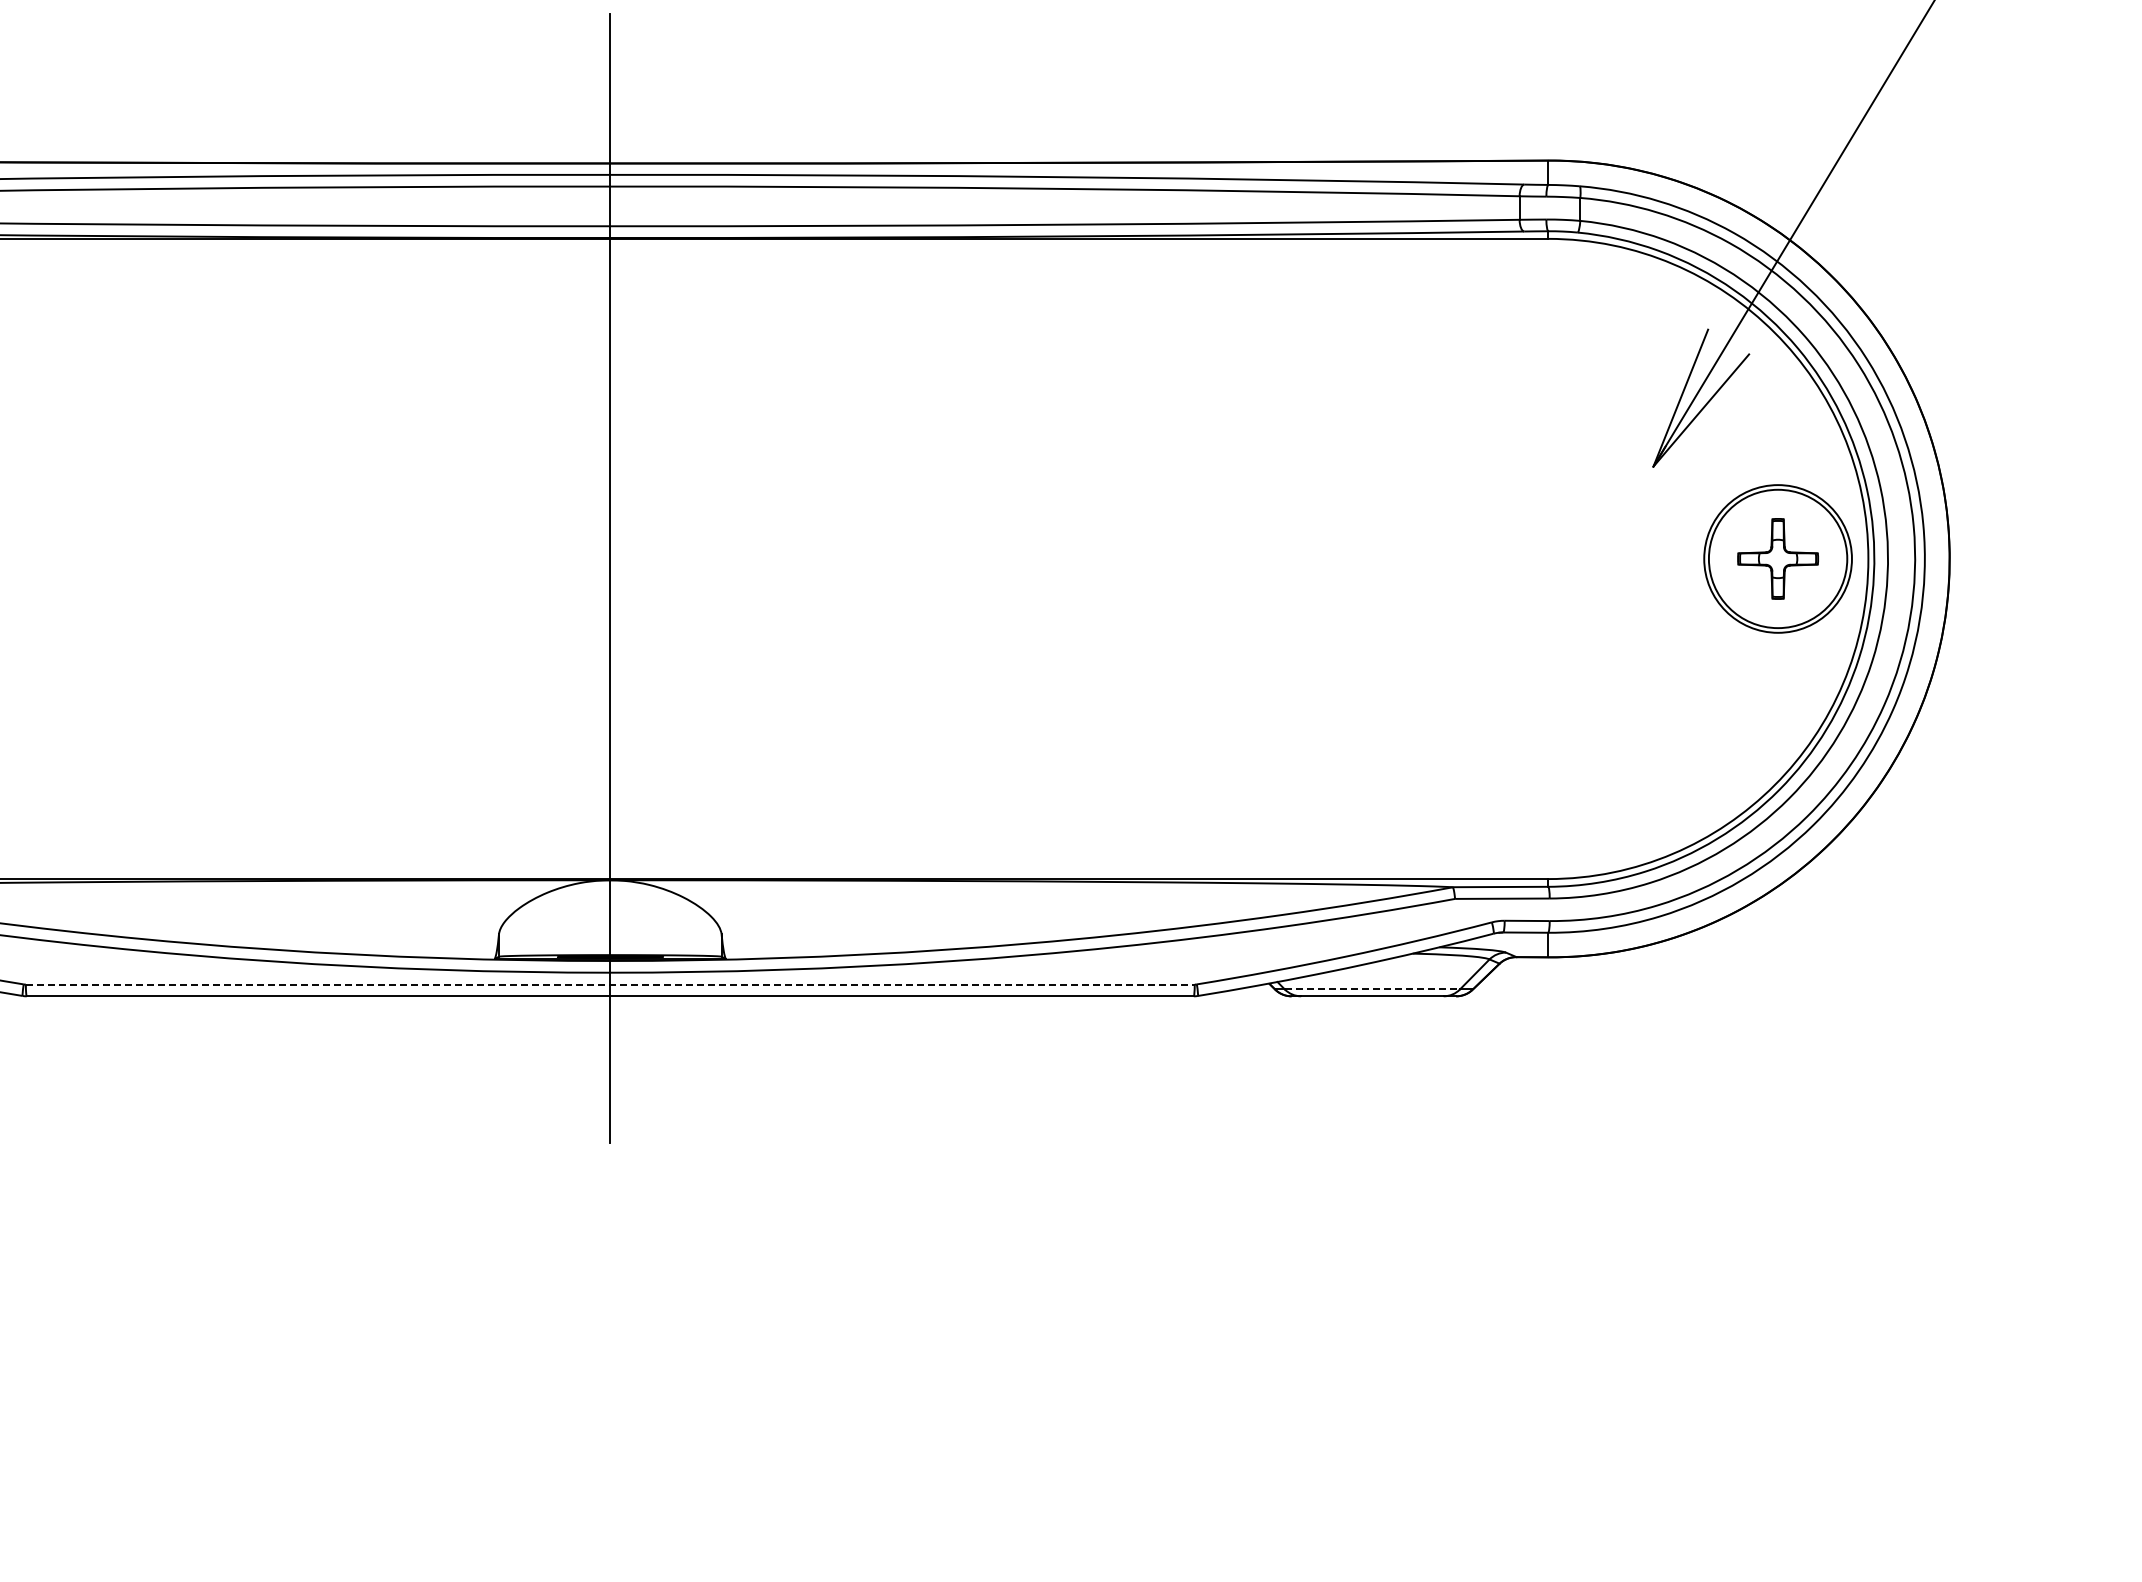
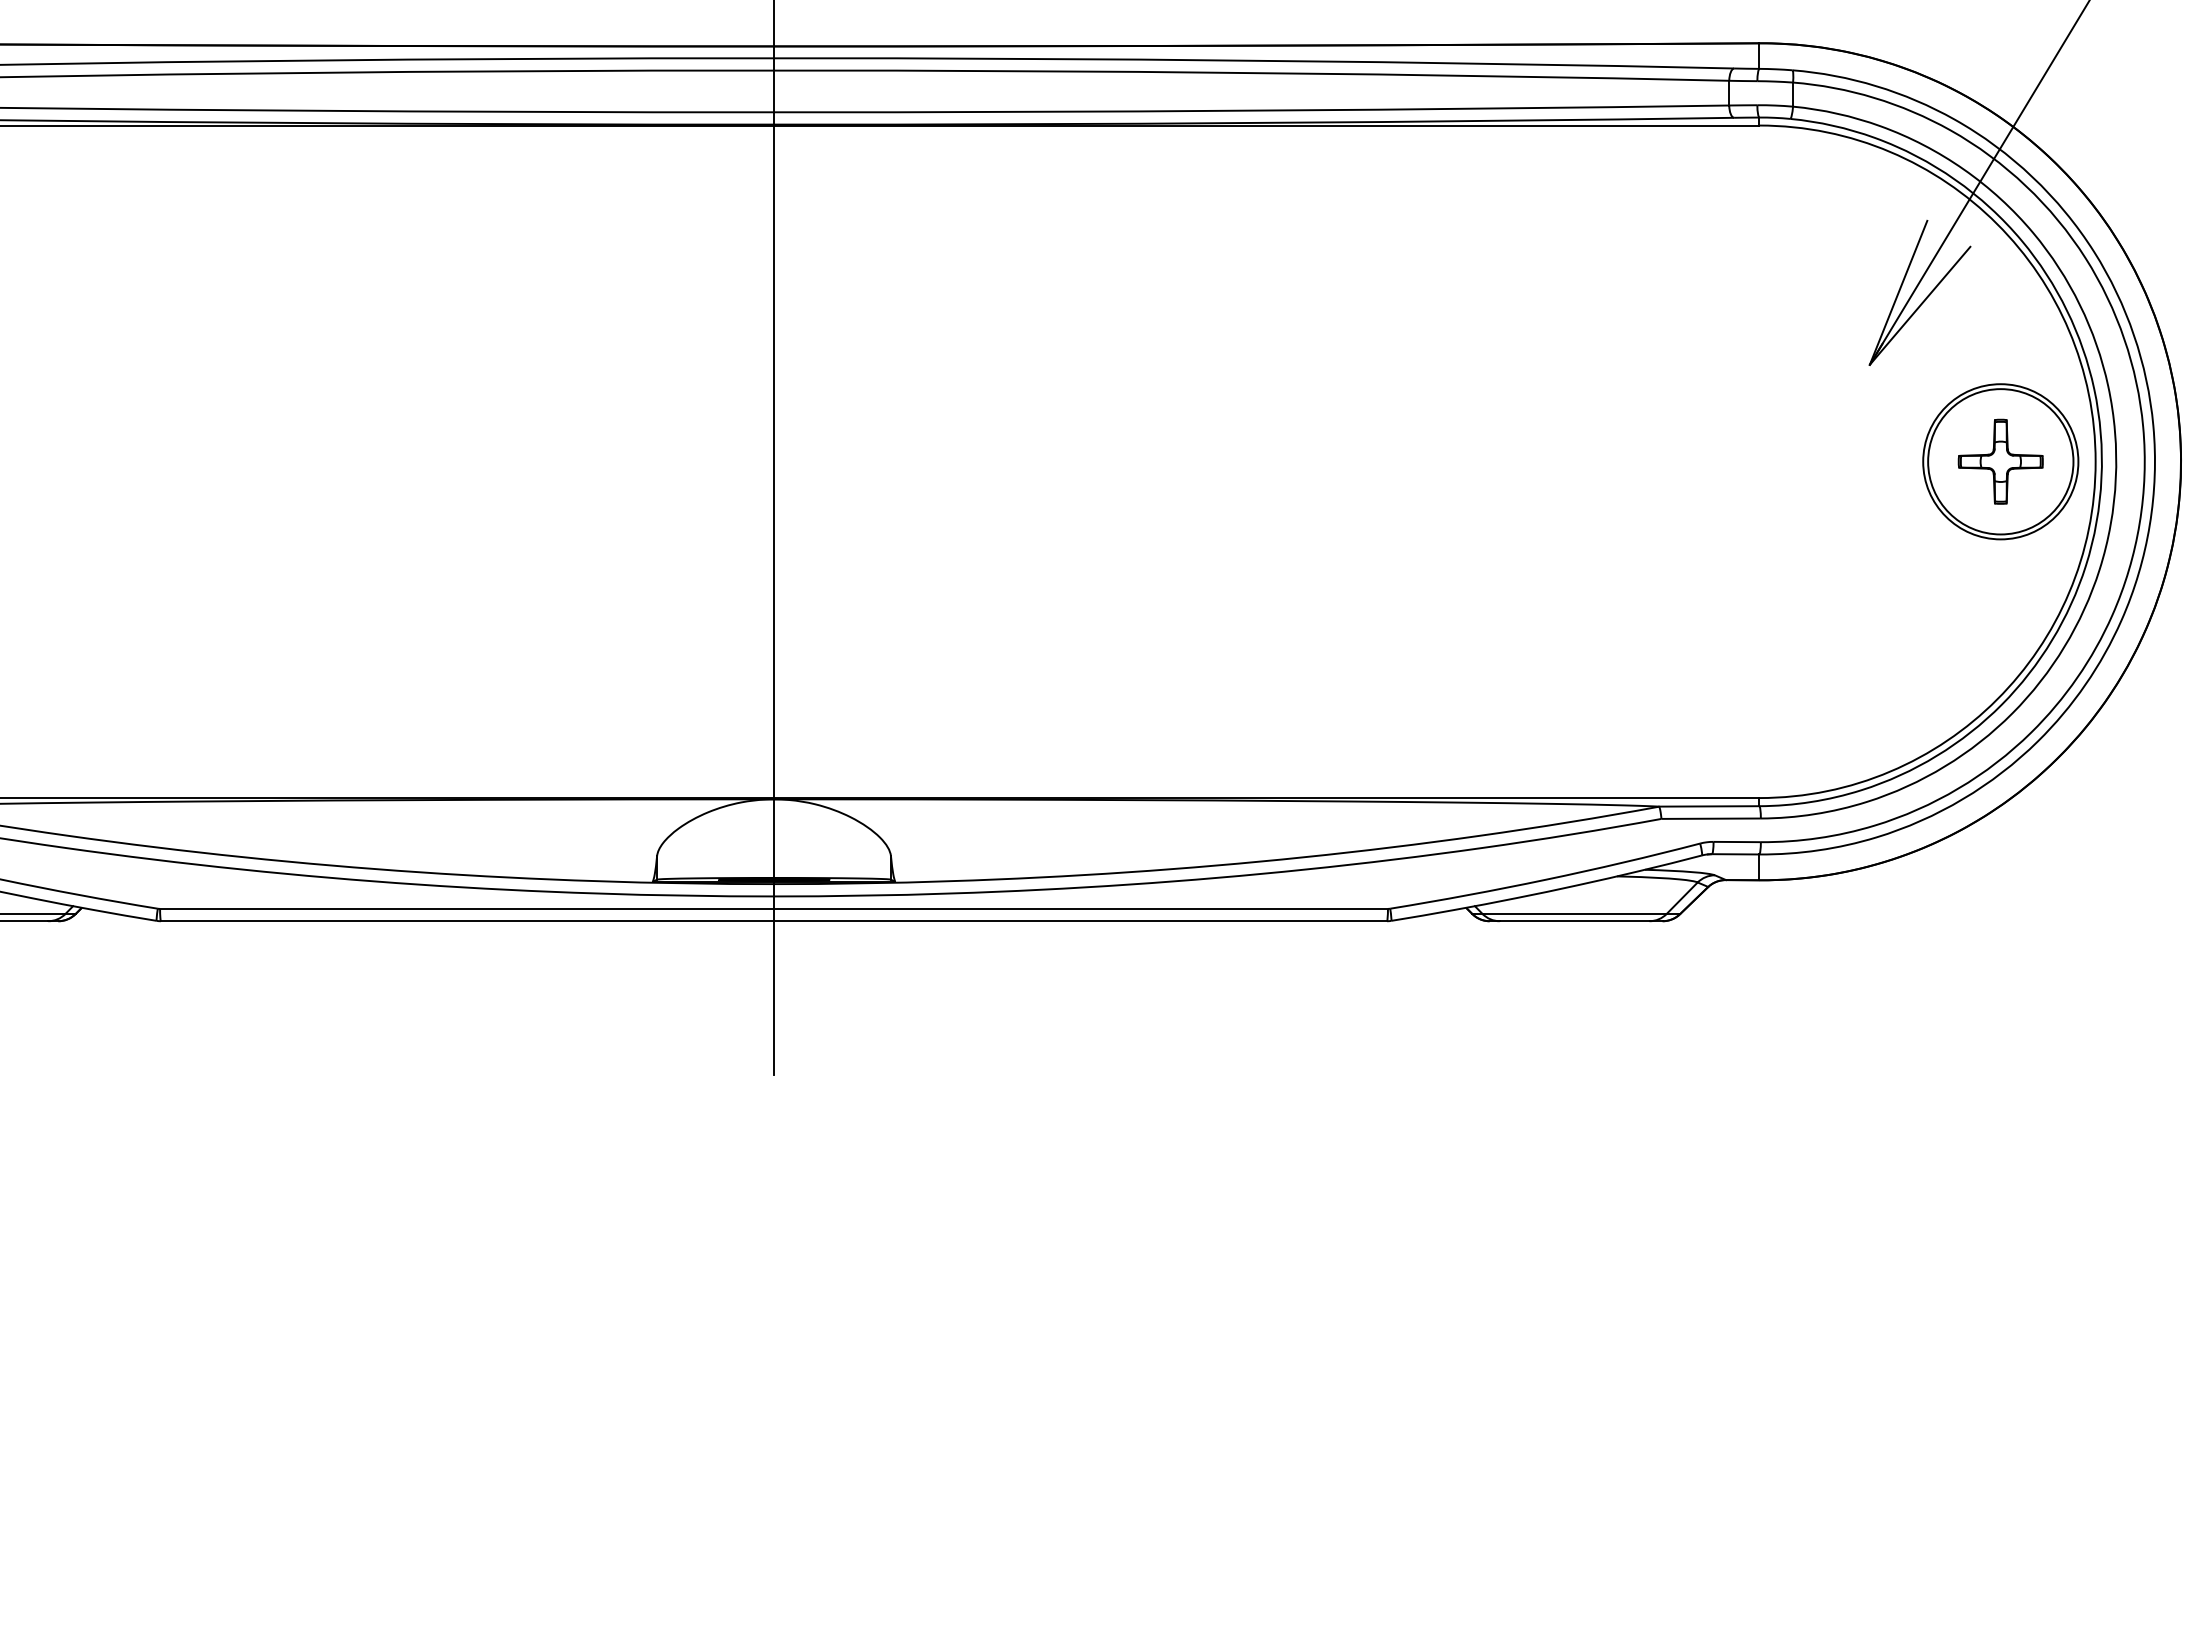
line: (610, 984) -> (774, 908), dashed -> solid
line: (1372, 989) -> (1574, 914), dashed -> solid

